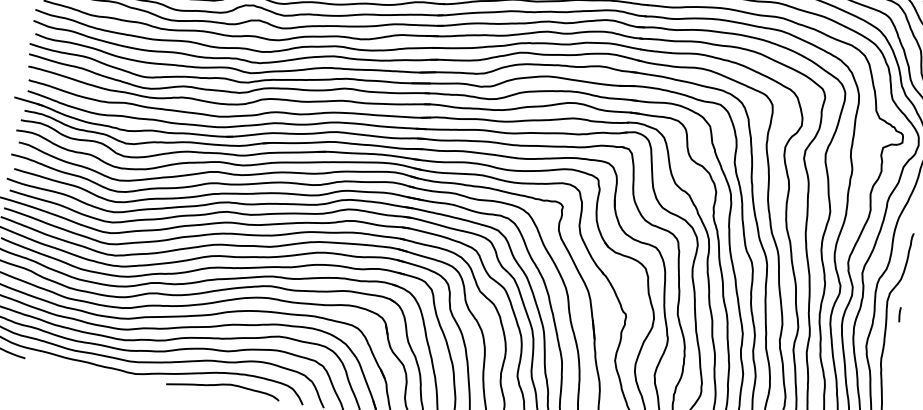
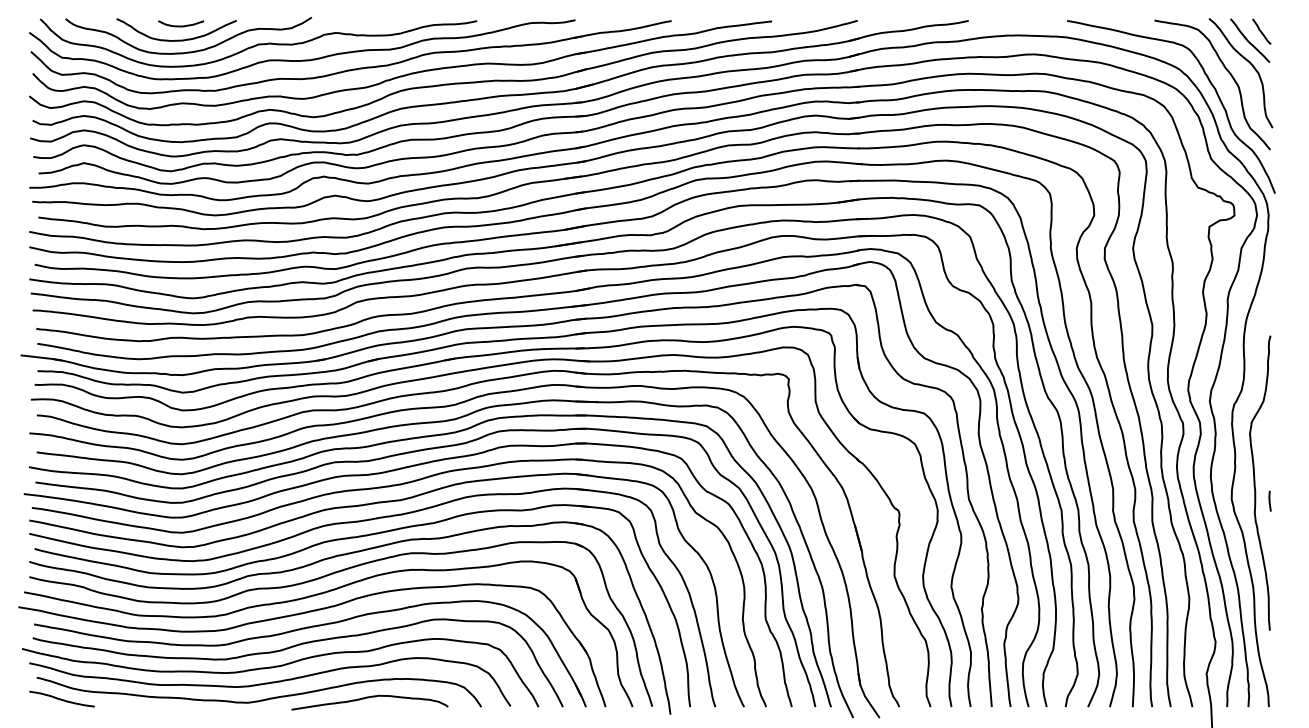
line: (899, 314) -> (1269, 500), moved

